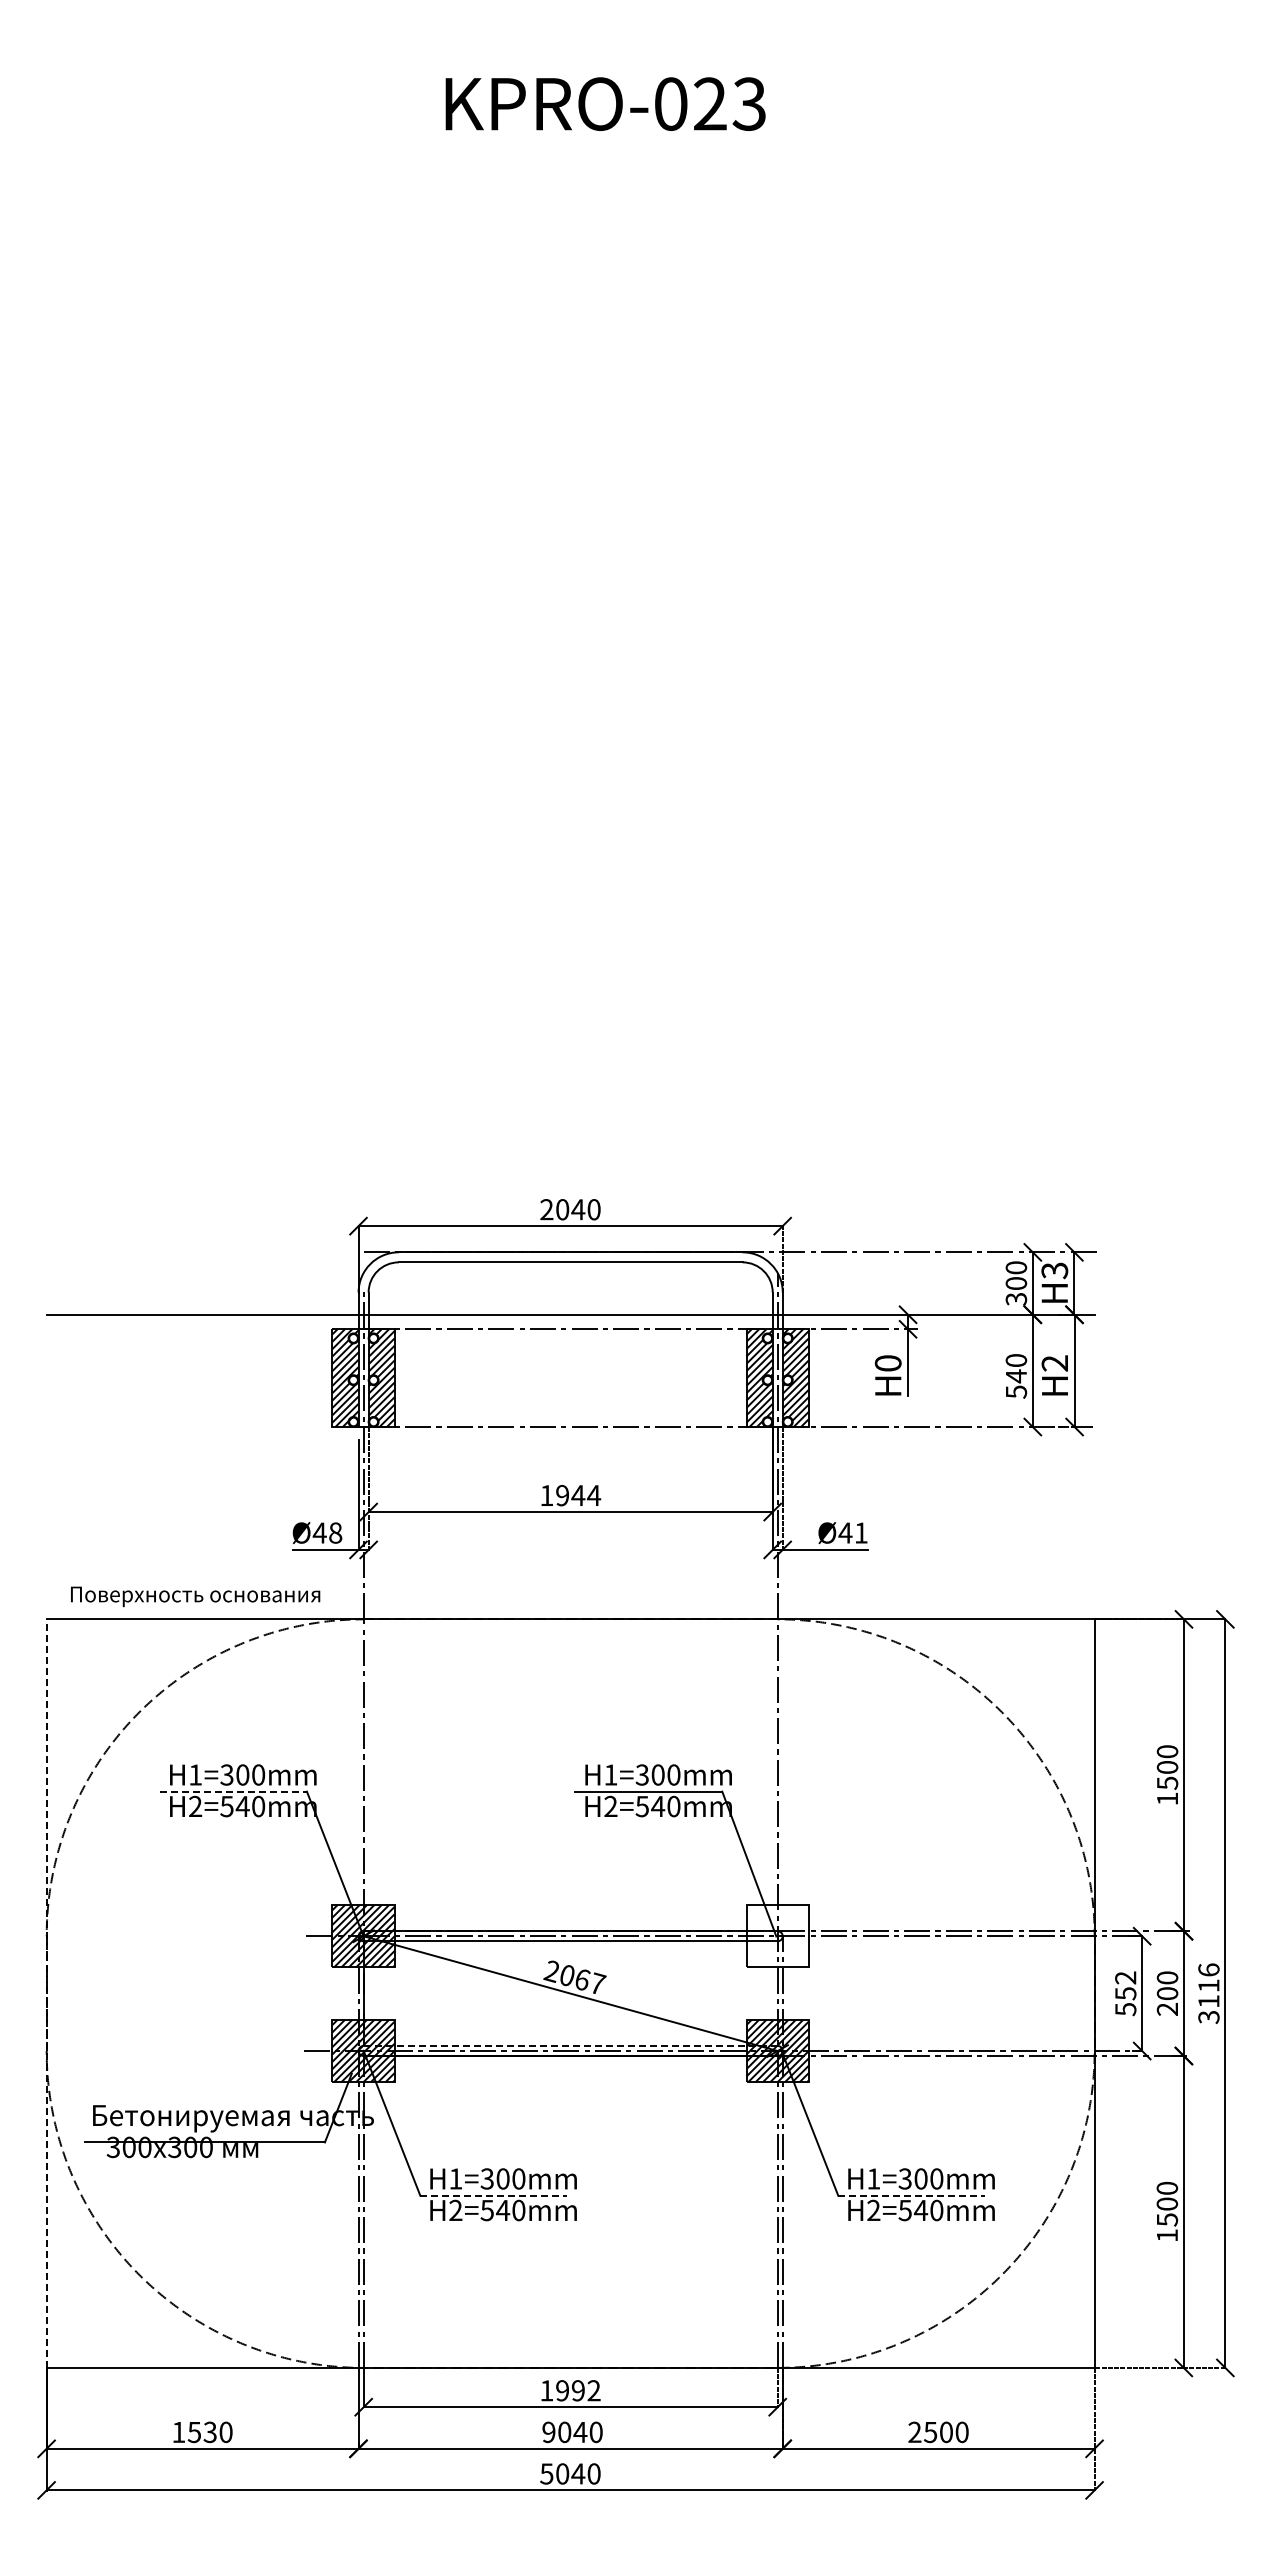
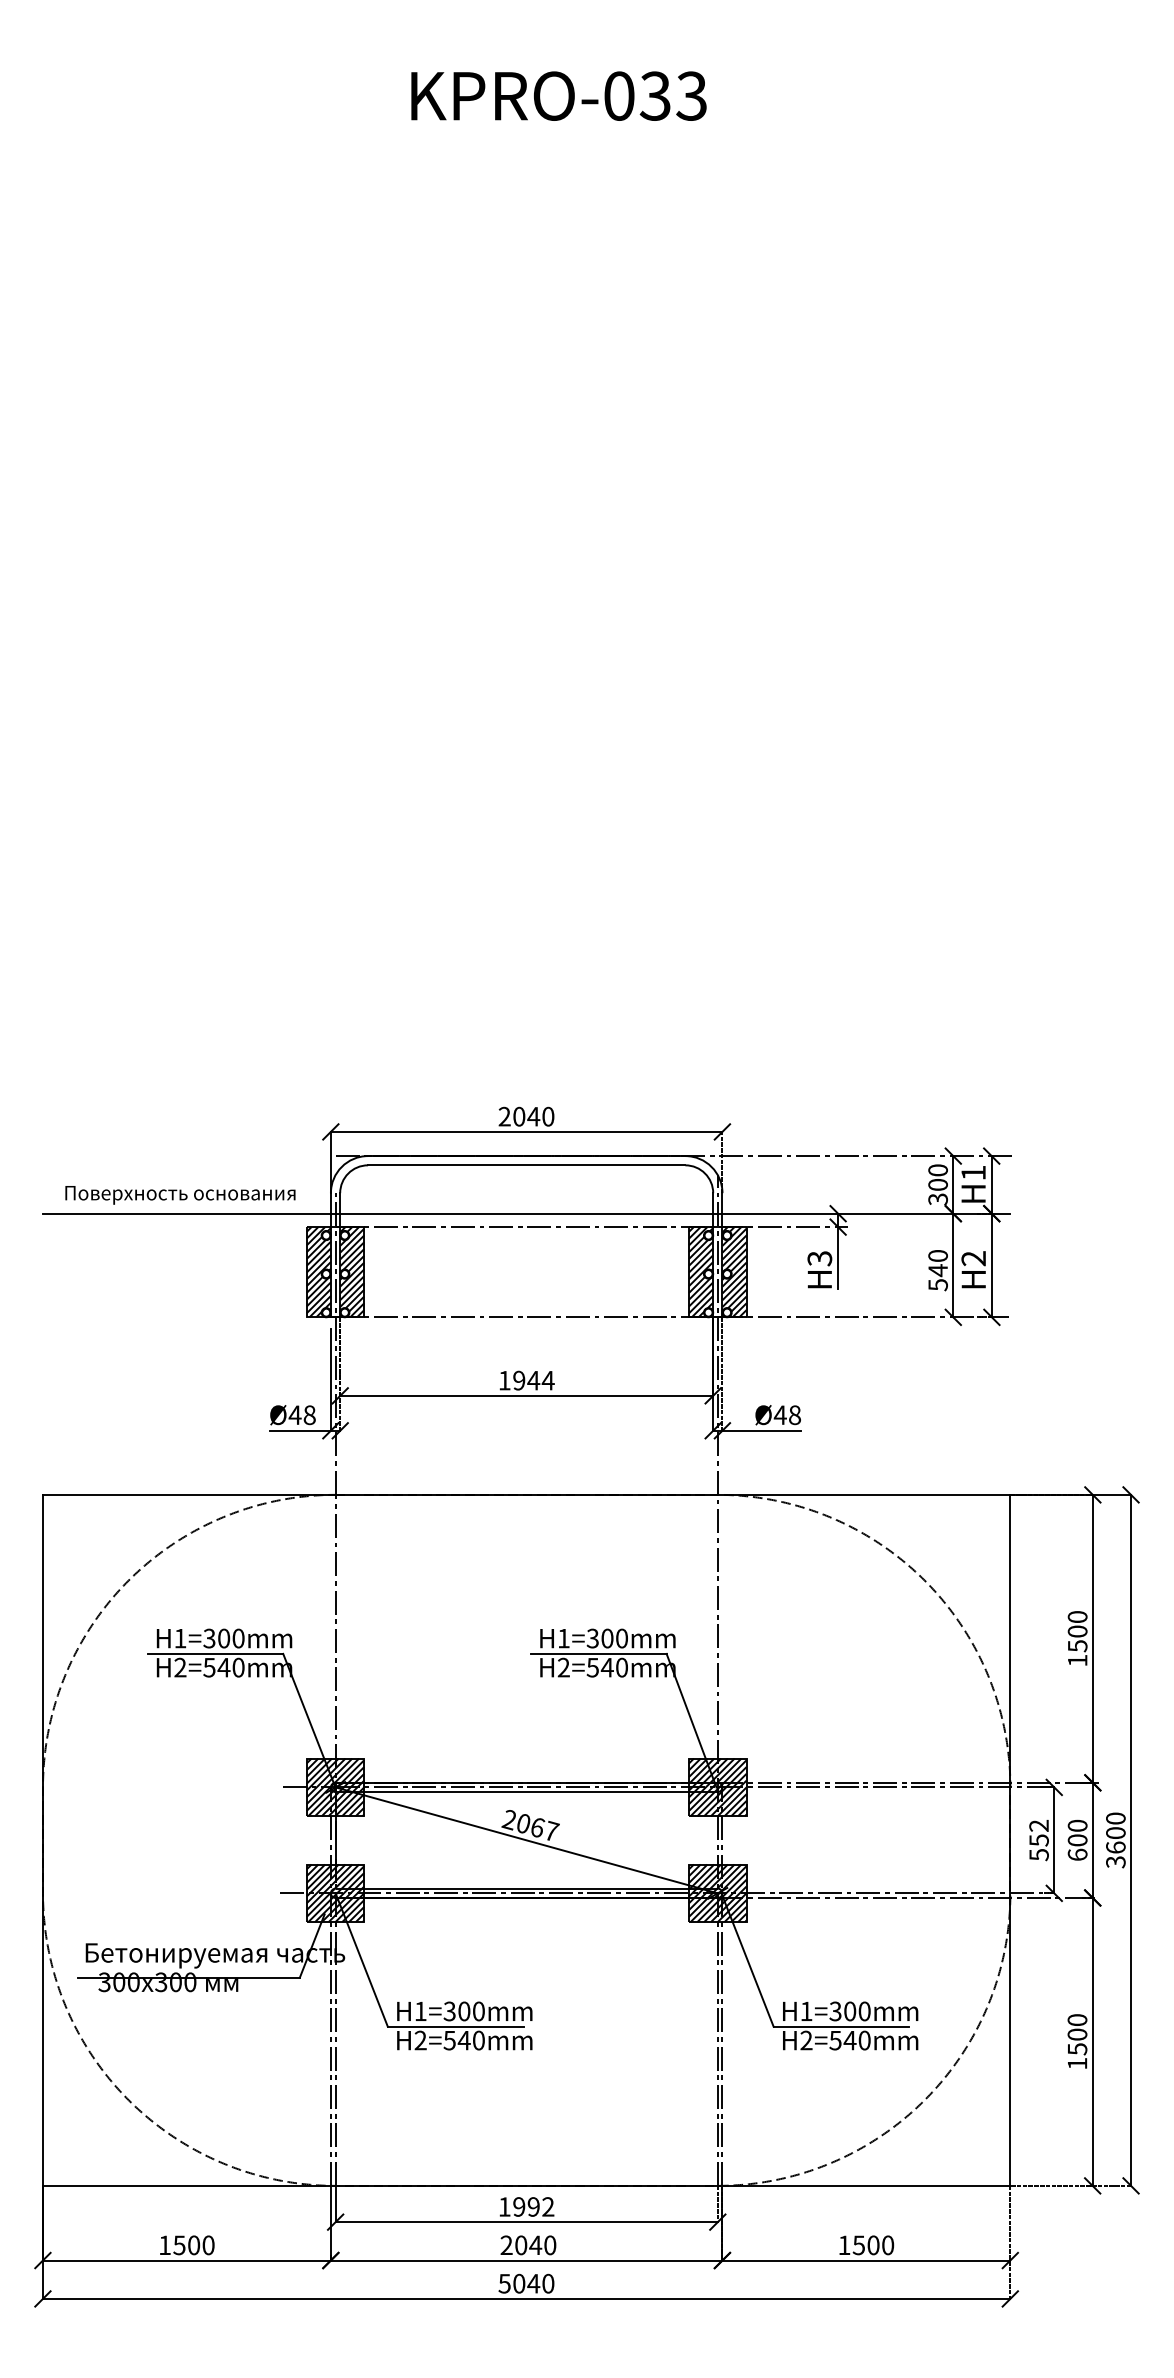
text: (709, 103) -> (654, 95), KPRO-023 -> KPRO-033
text: (1054, 1270) -> (973, 1172), H3 -> H1
text: (888, 1363) -> (820, 1258), H0 -> H3
text: (860, 1532) -> (794, 1414), Ø41 -> Ø48
text: (195, 1596) -> (180, 1195), moved
line: (233, 1791) -> (215, 1653), dashed -> solid
hatch: (777, 1936) -> (717, 1787), added
text: (1208, 1985) -> (1115, 1832), 3116 -> 3600
line: (46, 1993) -> (42, 1840), dashed -> solid
text: (1167, 2008) -> (1077, 1854), 200 -> 600
line: (571, 2045) -> (527, 1888), dashed -> solid
line: (494, 2195) -> (456, 2026), dashed -> solid
line: (912, 2195) -> (842, 2026), dashed -> solid
text: (209, 2431) -> (193, 2244), 1530 -> 1500
text: (914, 2431) -> (844, 2244), 2500 -> 1500
text: (548, 2432) -> (506, 2245), 9040 -> 2040

